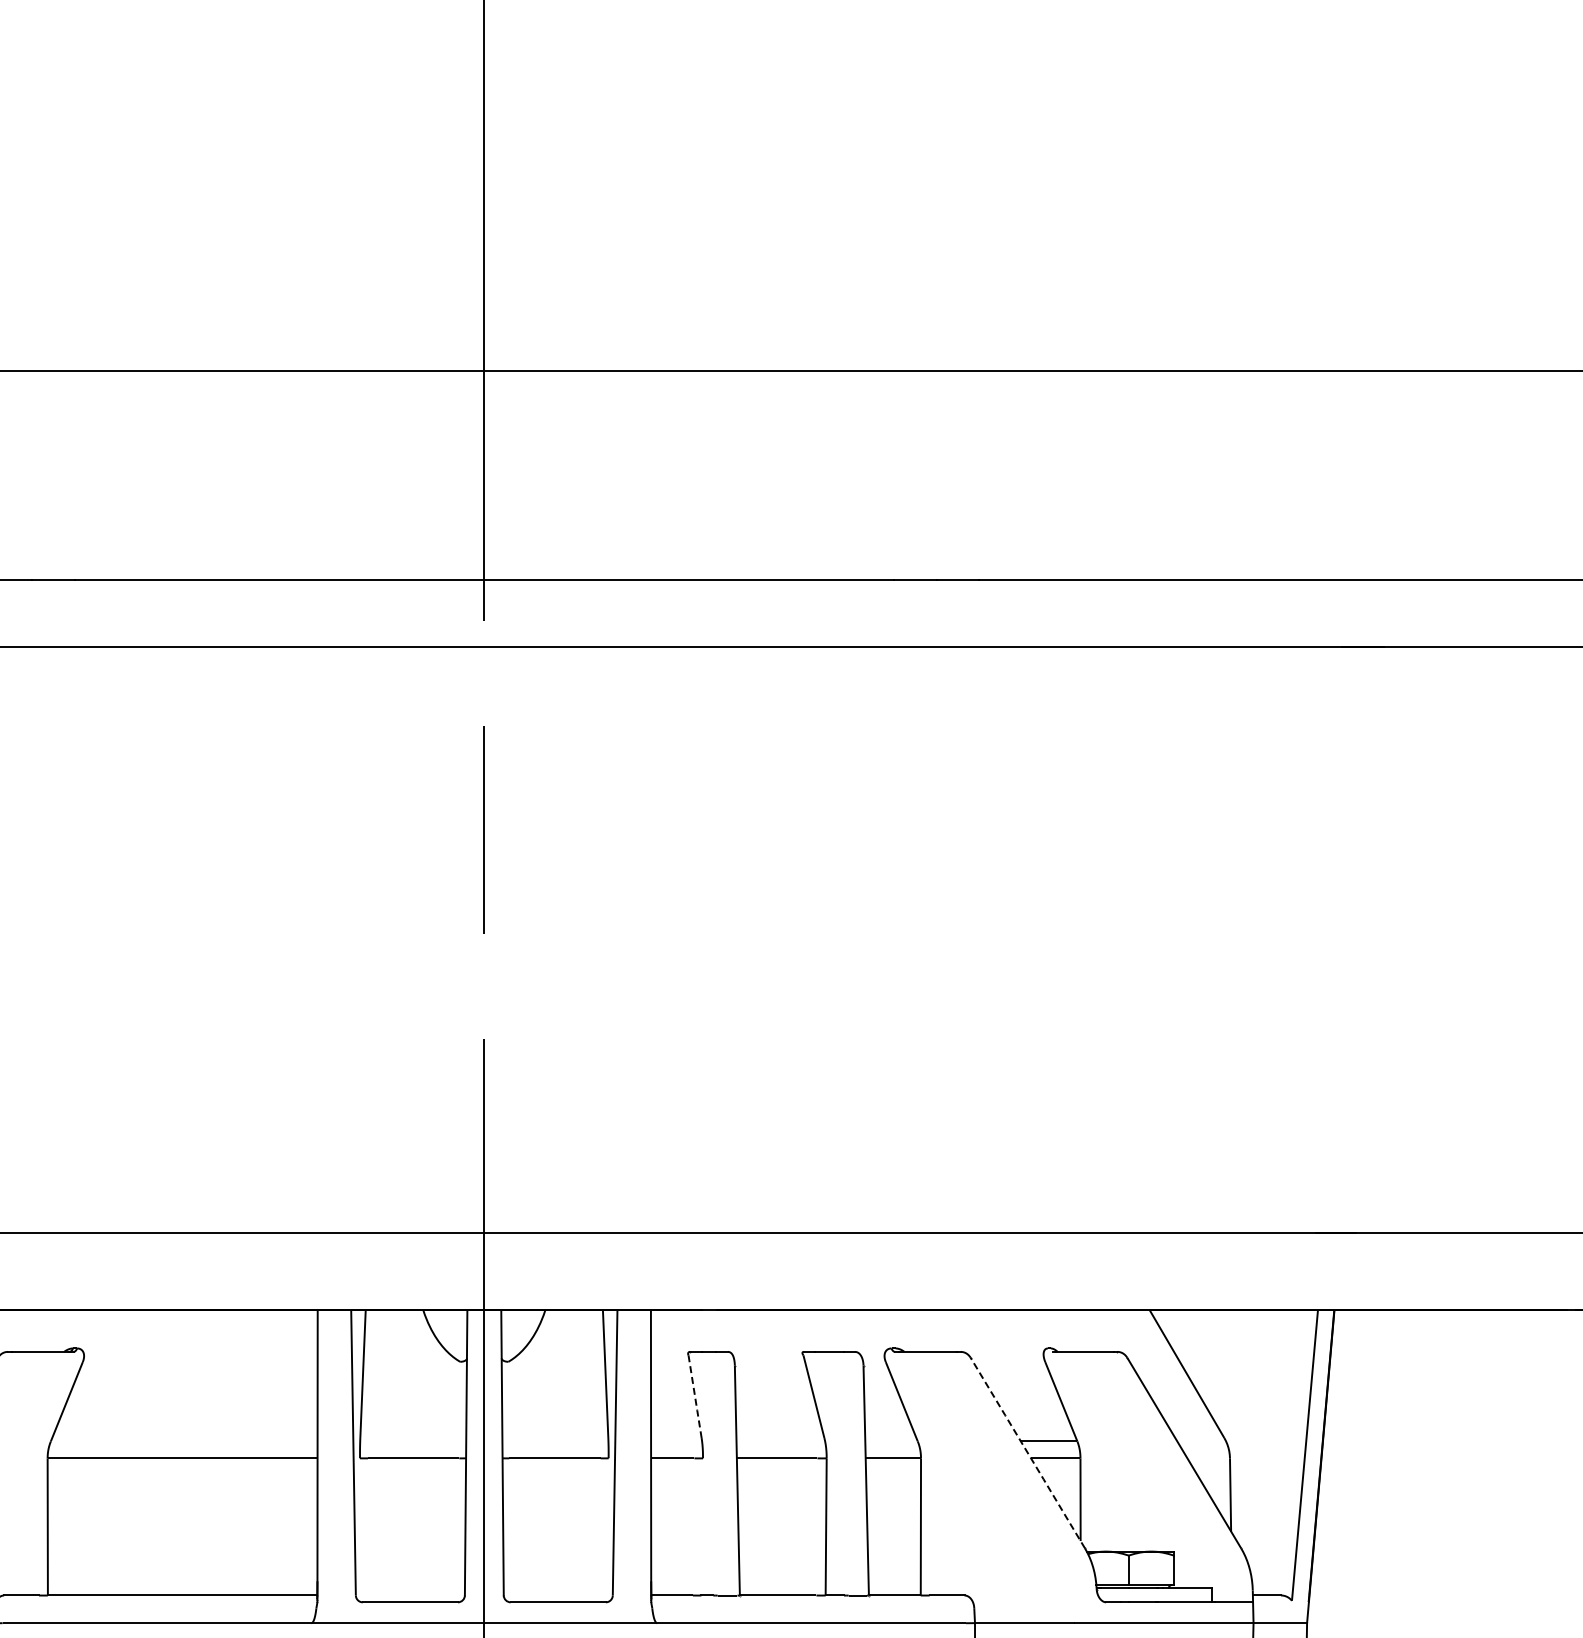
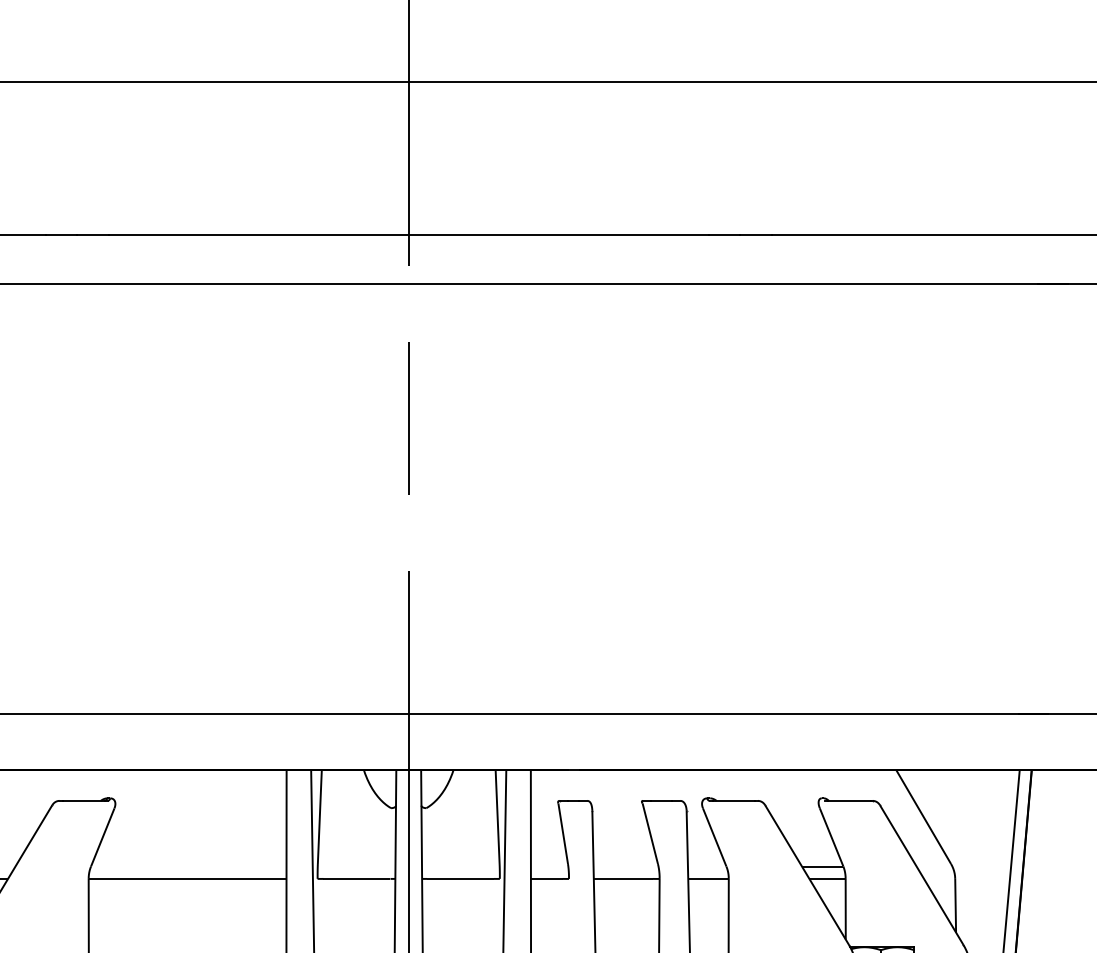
line: (695, 1396) -> (563, 833), dashed -> solid
line: (1027, 1452) -> (806, 874), dashed -> solid

